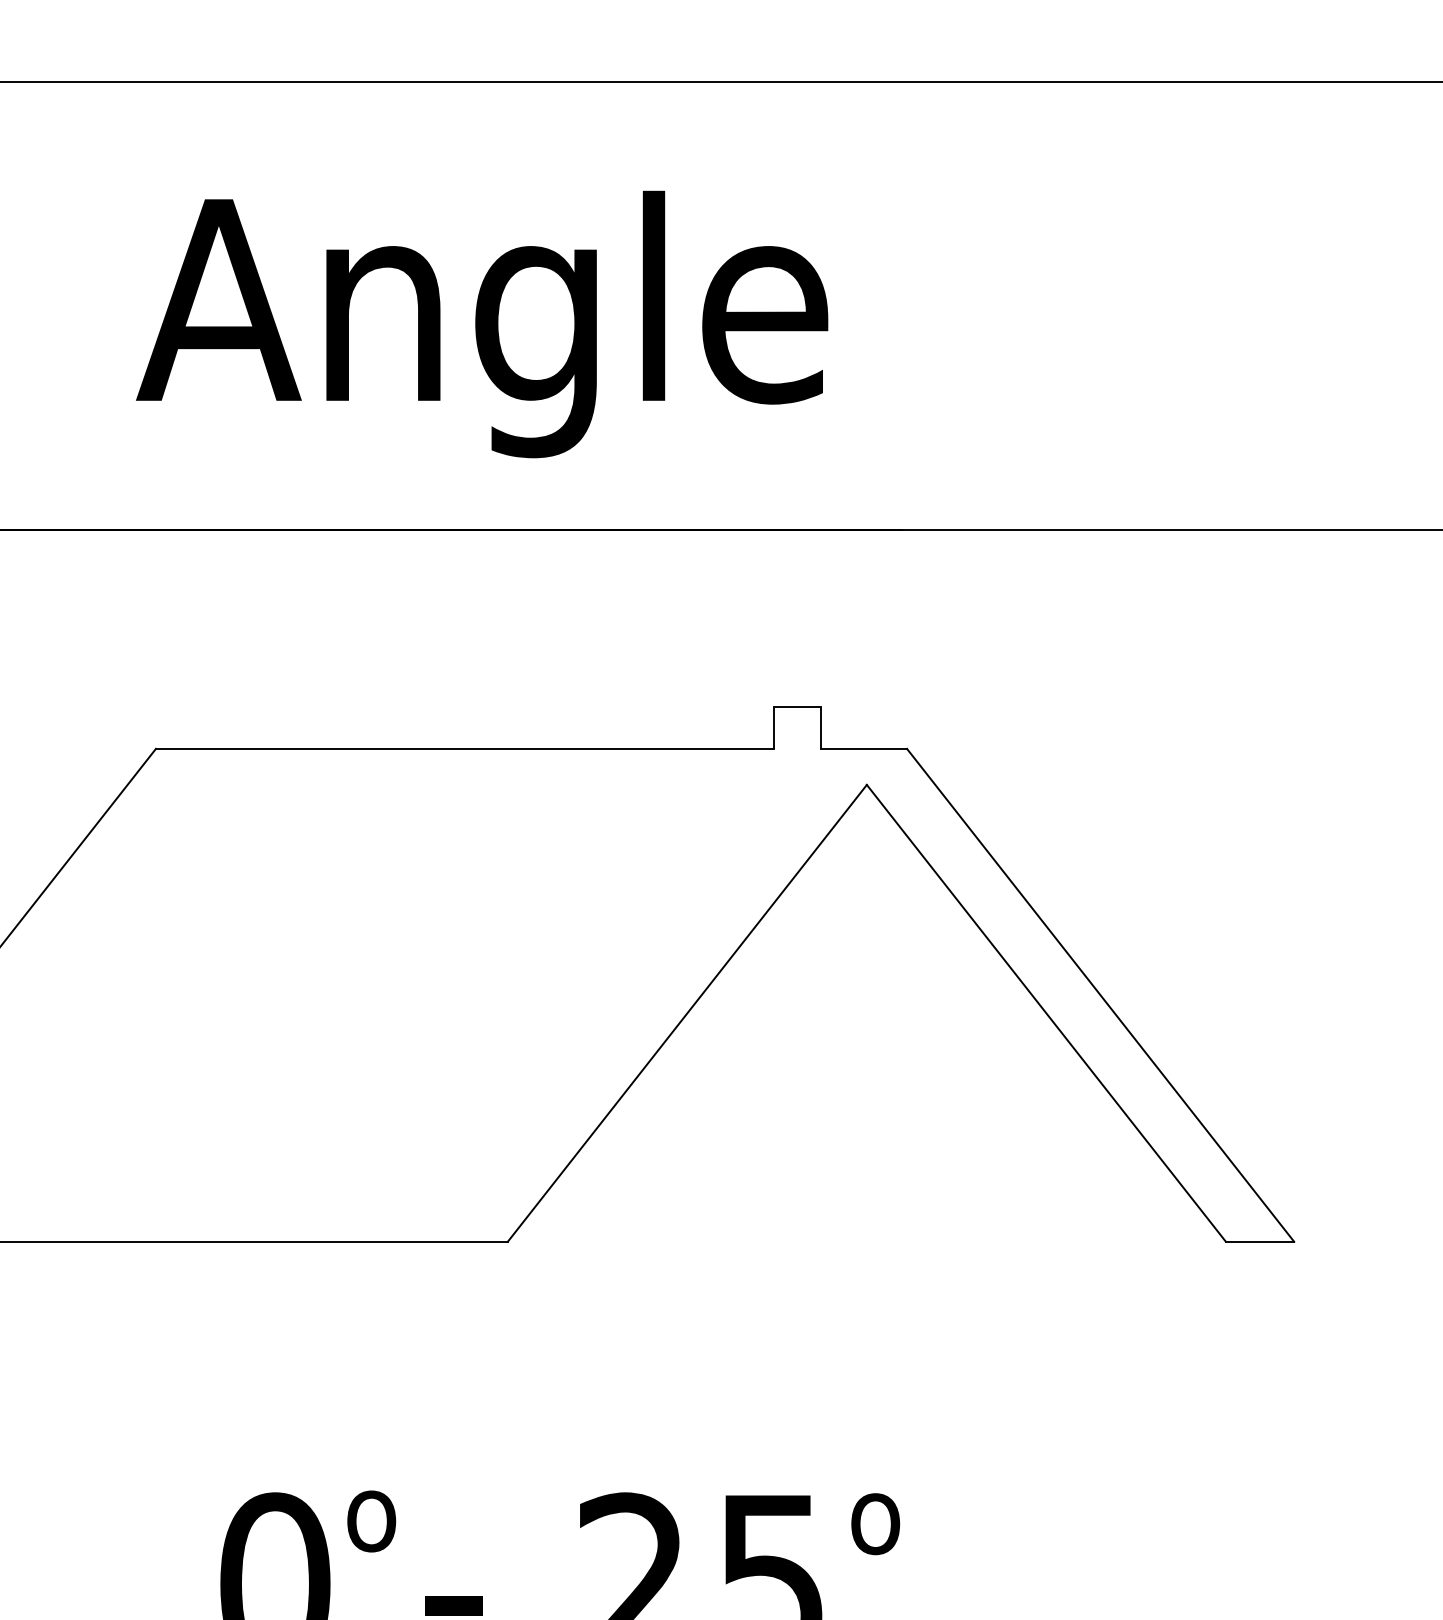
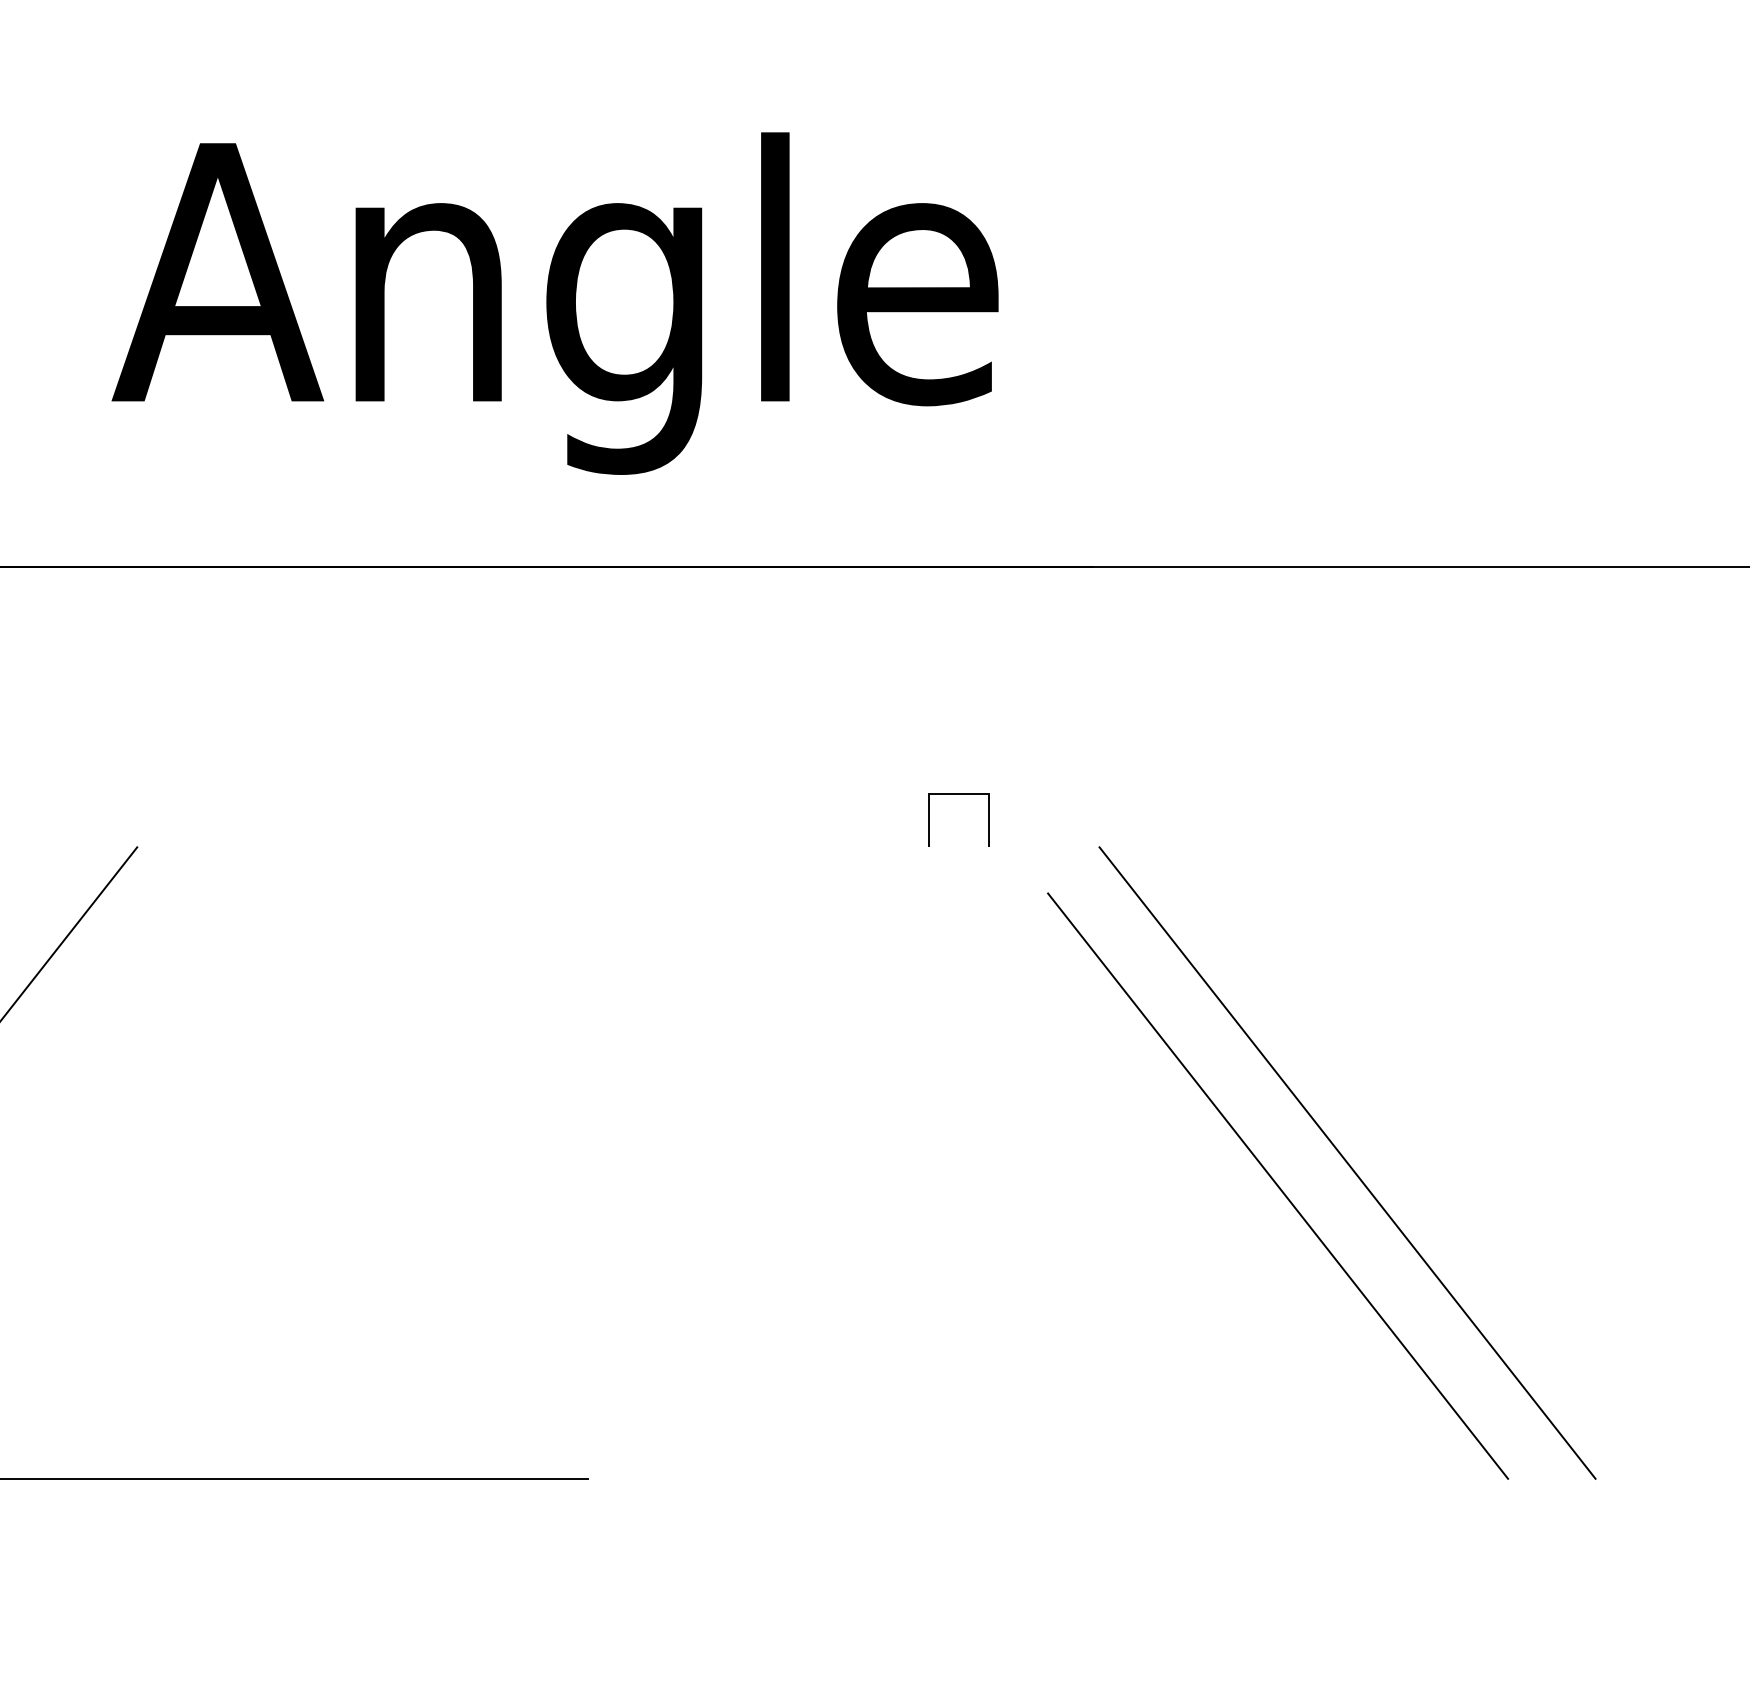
line: (464, 748) -> (532, 846), removed
line: (863, 748) -> (1043, 846), removed
line: (686, 1012) -> (816, 1185), removed
line: (1259, 1241) -> (1551, 1478), removed

